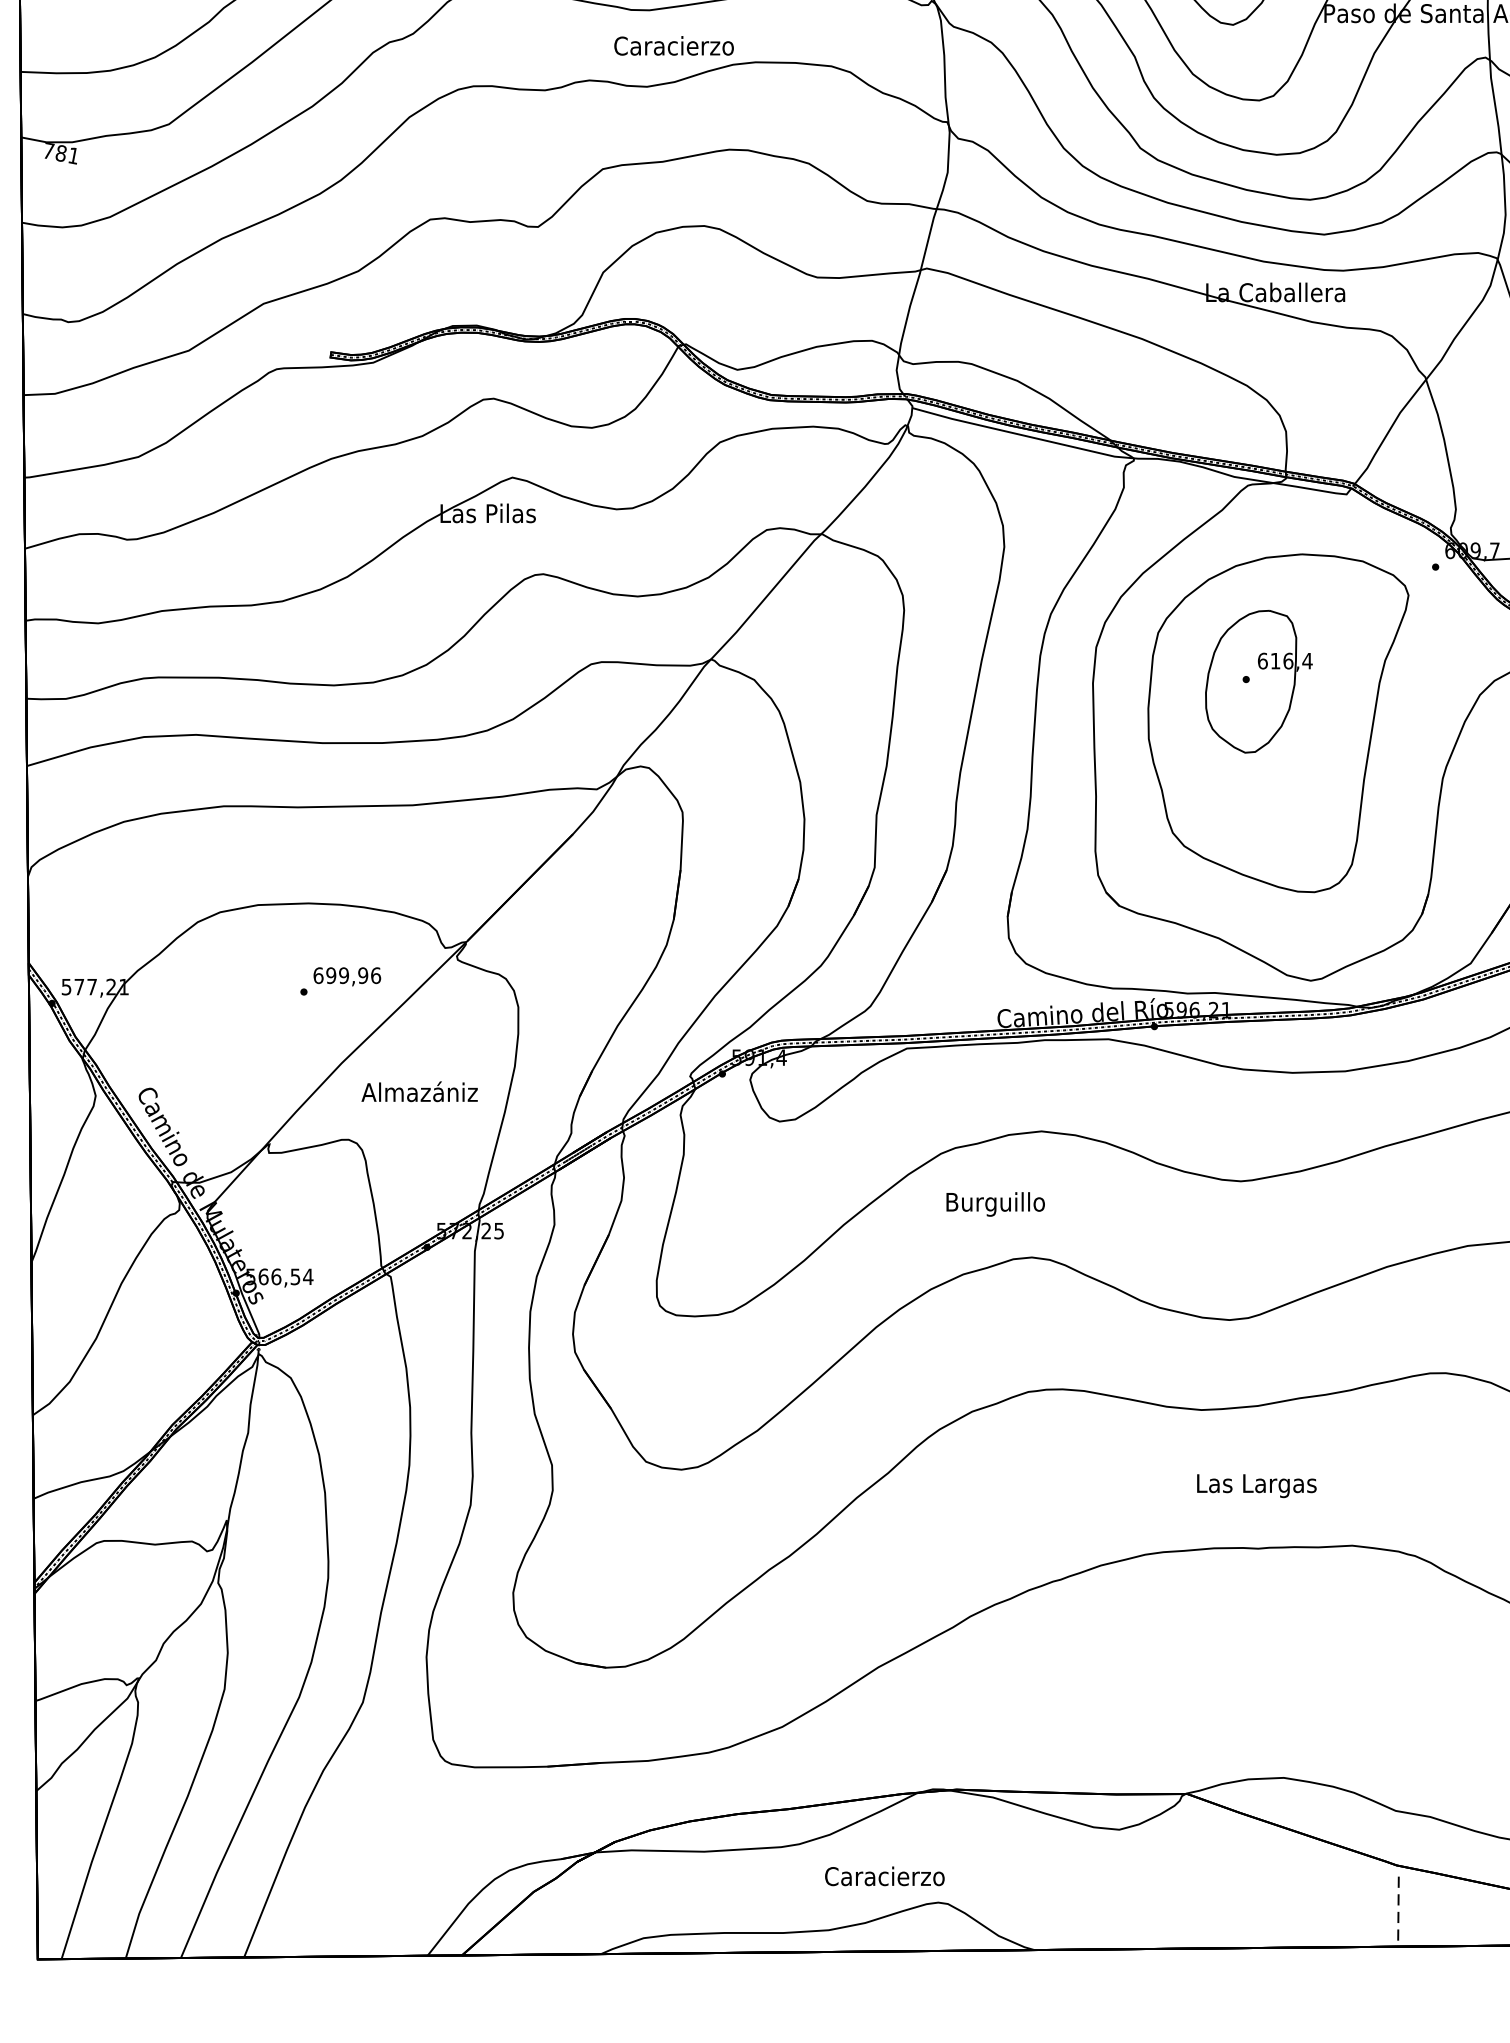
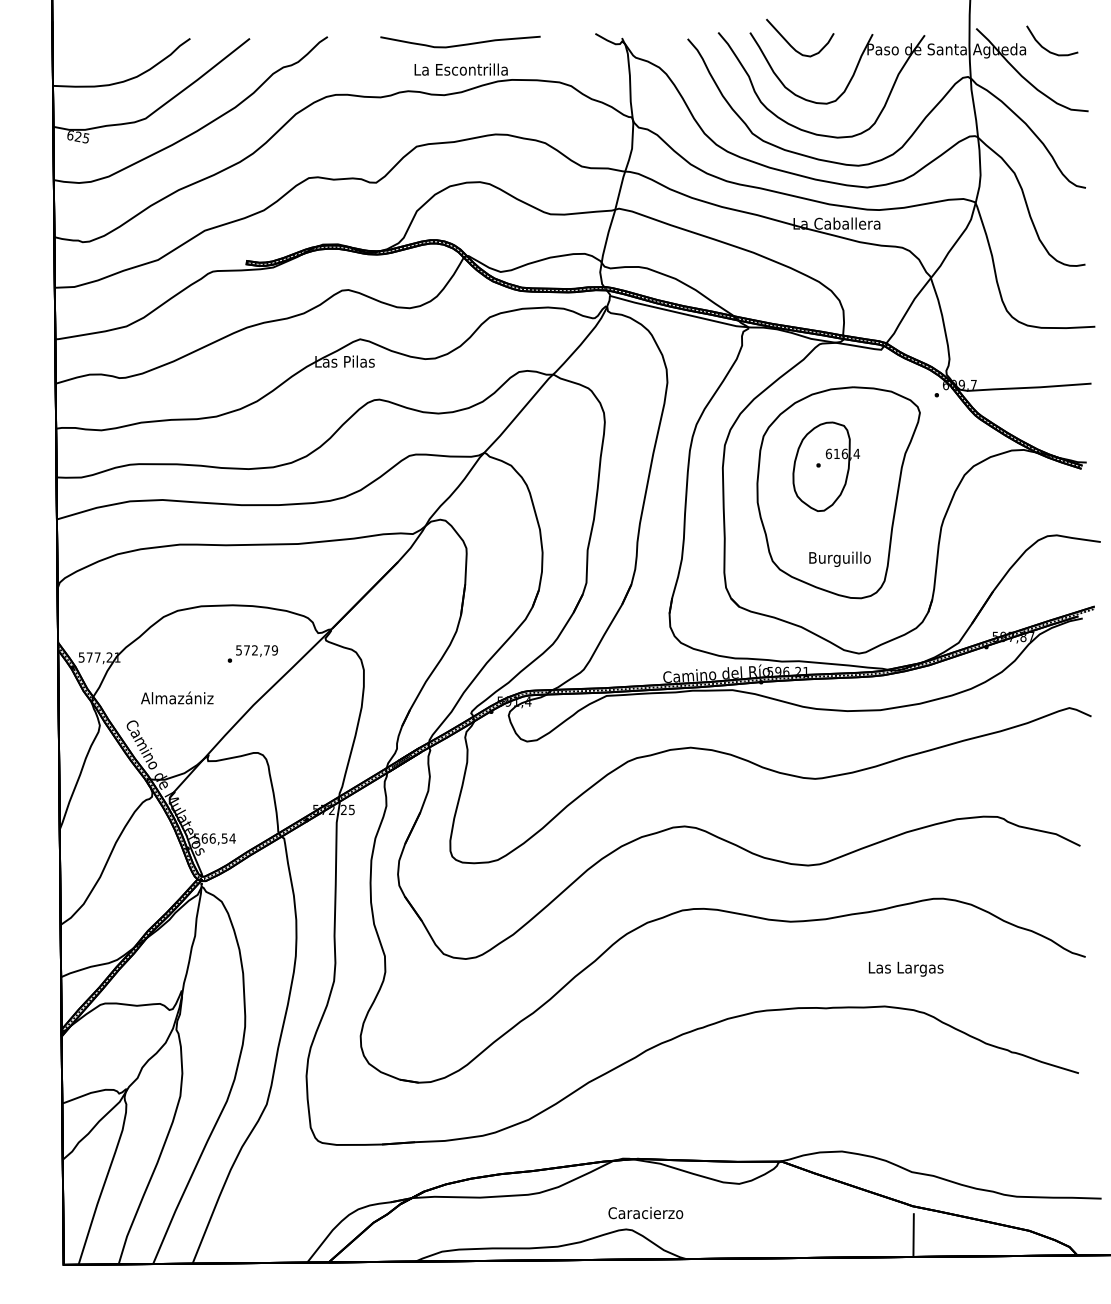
text: (673, 45) -> (460, 69), Caracierzo -> La Escontrilla
text: (61, 152) -> (78, 136), 781 -> 625
text: (348, 975) -> (257, 650), 699,96 -> 572,79
text: (420, 1091) -> (177, 697), moved
text: (994, 1203) -> (839, 558), moved
text: (1257, 1484) -> (906, 968), moved
text: (884, 1877) -> (645, 1213), moved
line: (1398, 1912) -> (913, 1235), dashed -> solid

